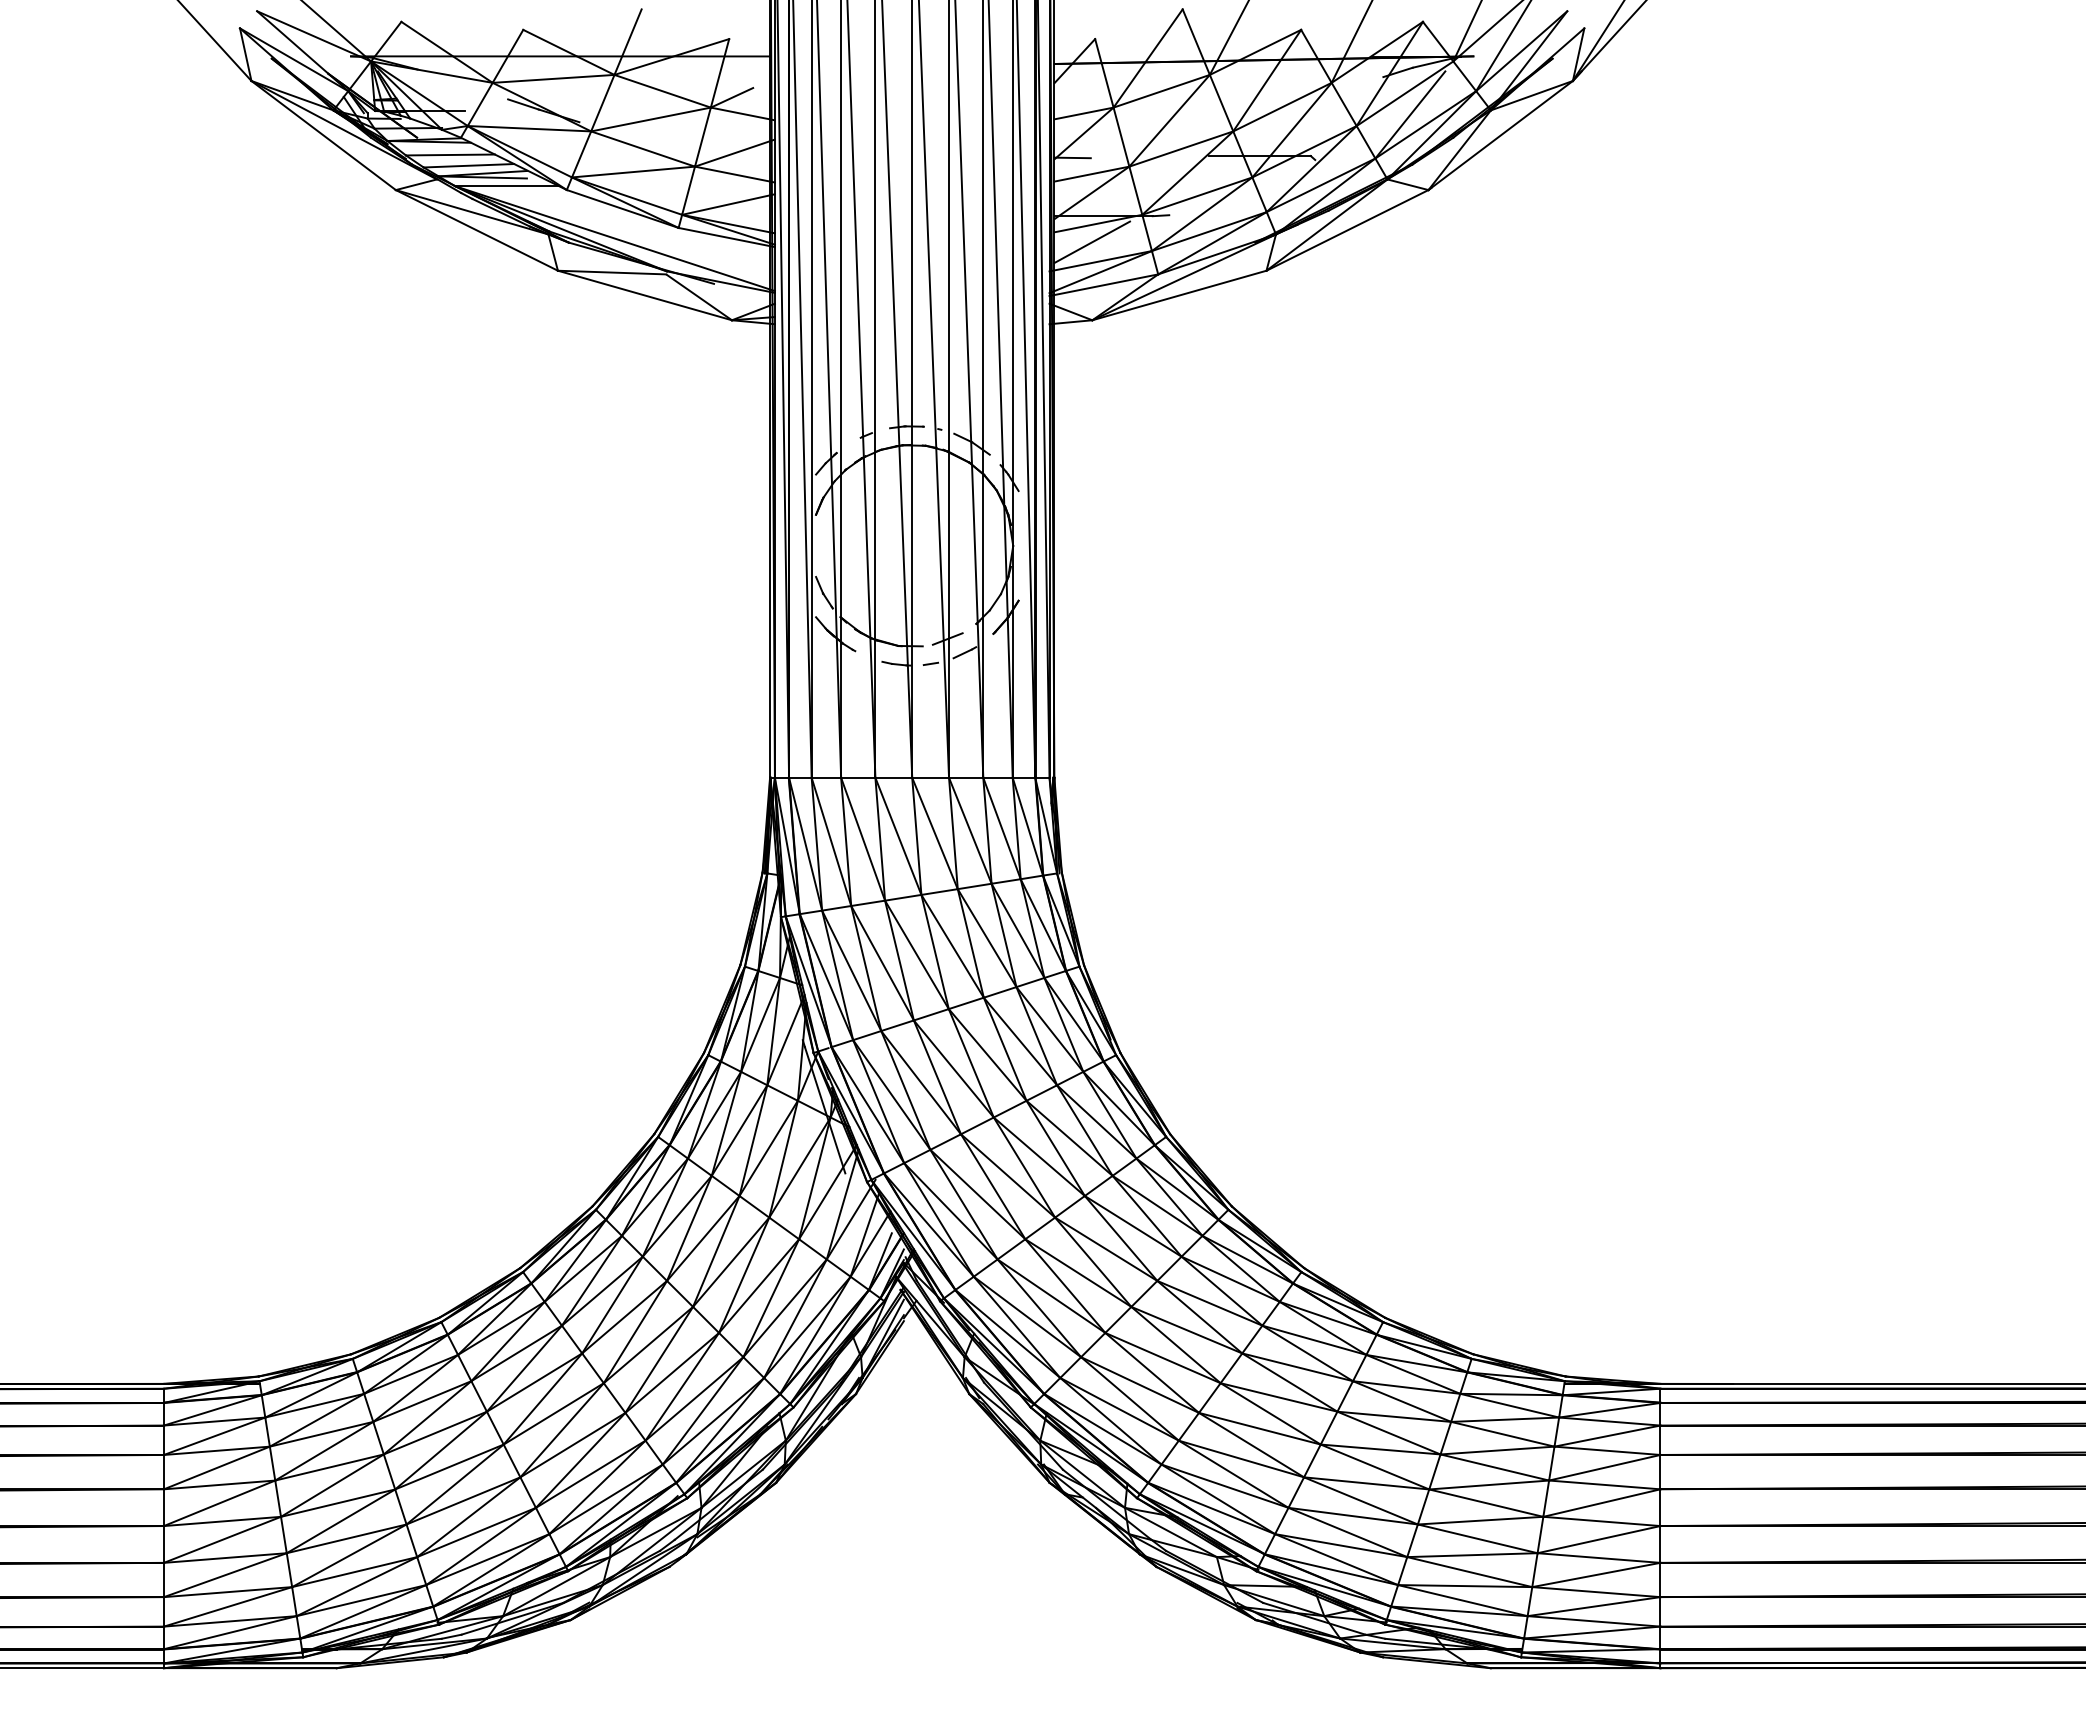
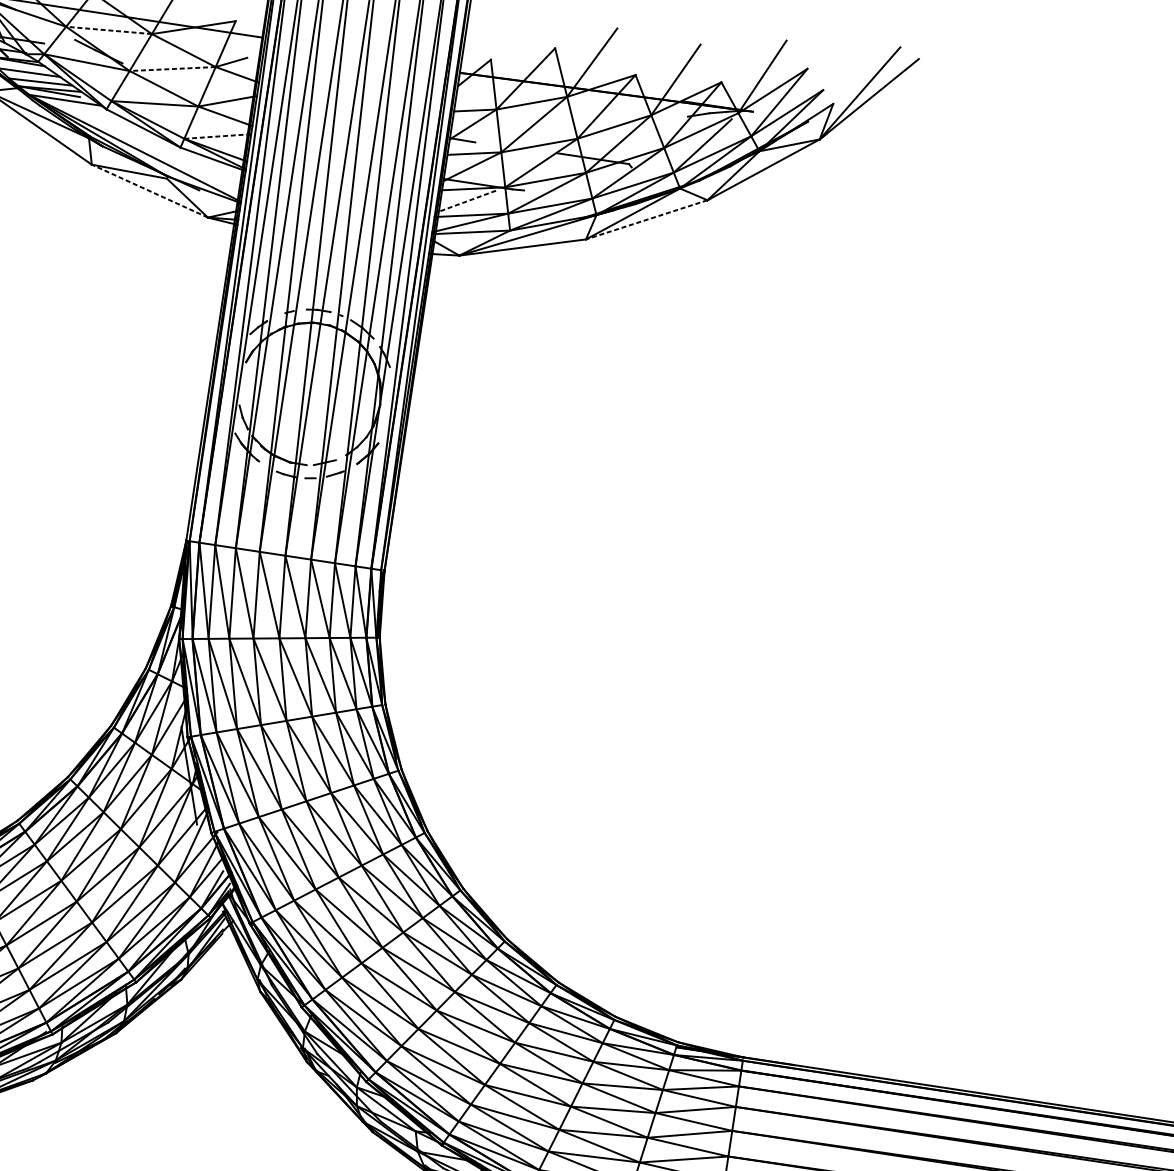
line: (553, 78) -> (109, 30), solid -> dashed
line: (650, 119) -> (172, 68), solid -> dashed
line: (728, 204) -> (217, 136), solid -> dashed
line: (1347, 230) -> (646, 219), solid -> dashed
line: (1092, 242) -> (467, 201), solid -> dashed
line: (644, 295) -> (149, 191), solid -> dashed

